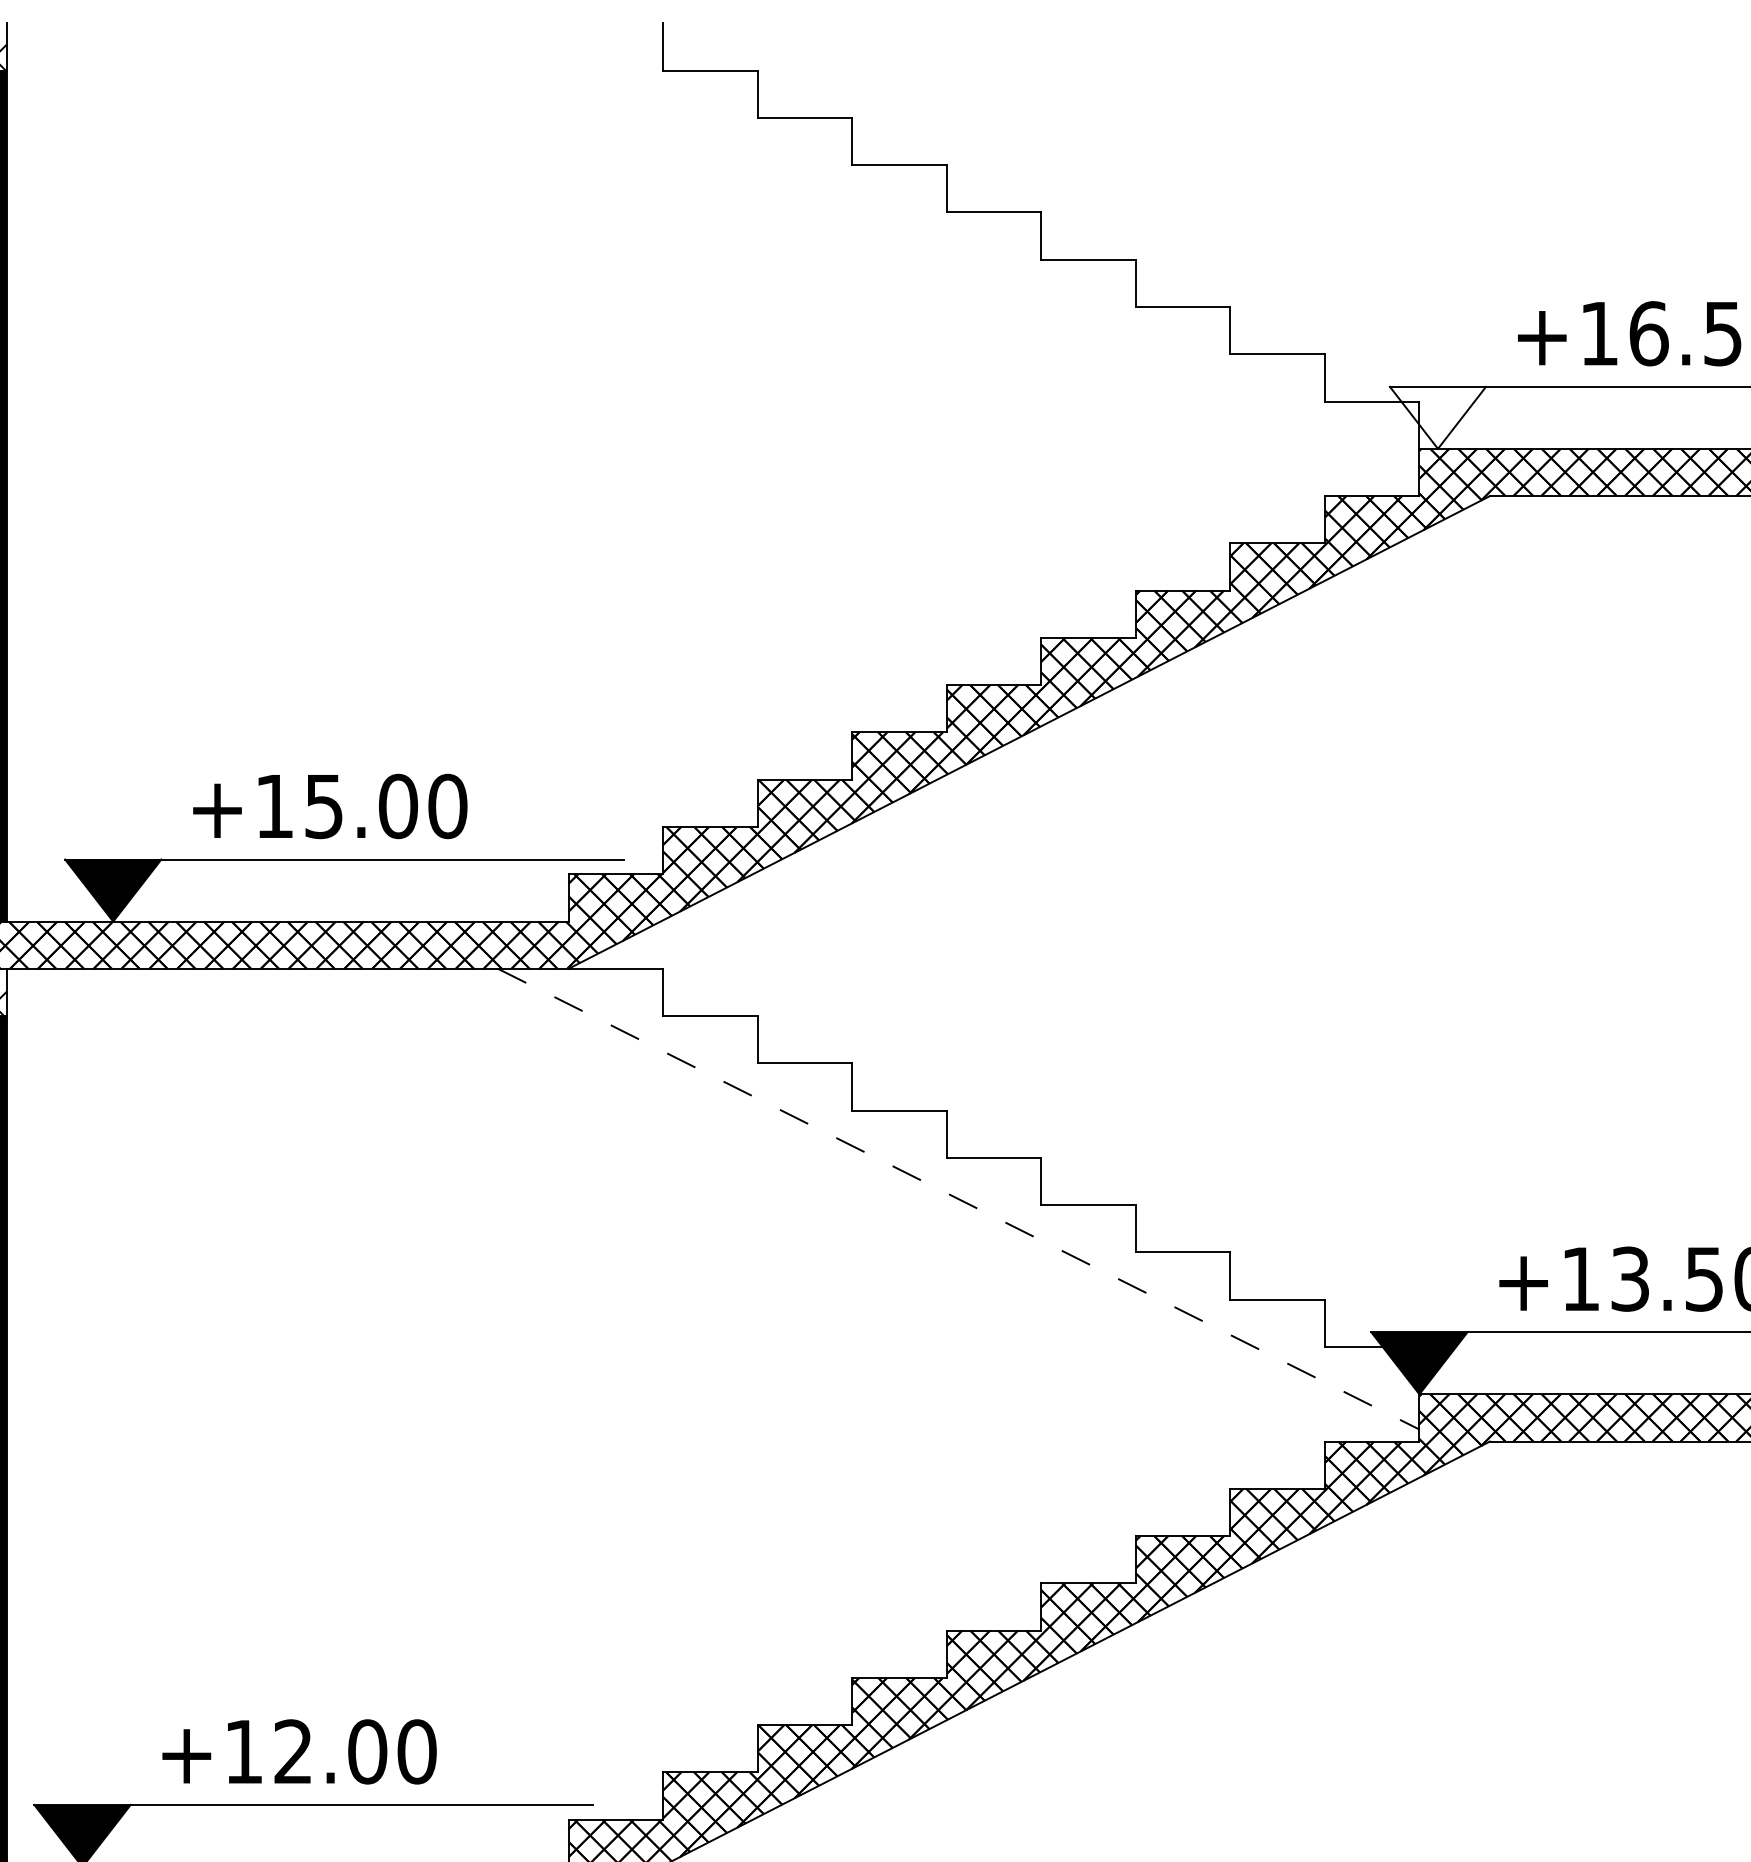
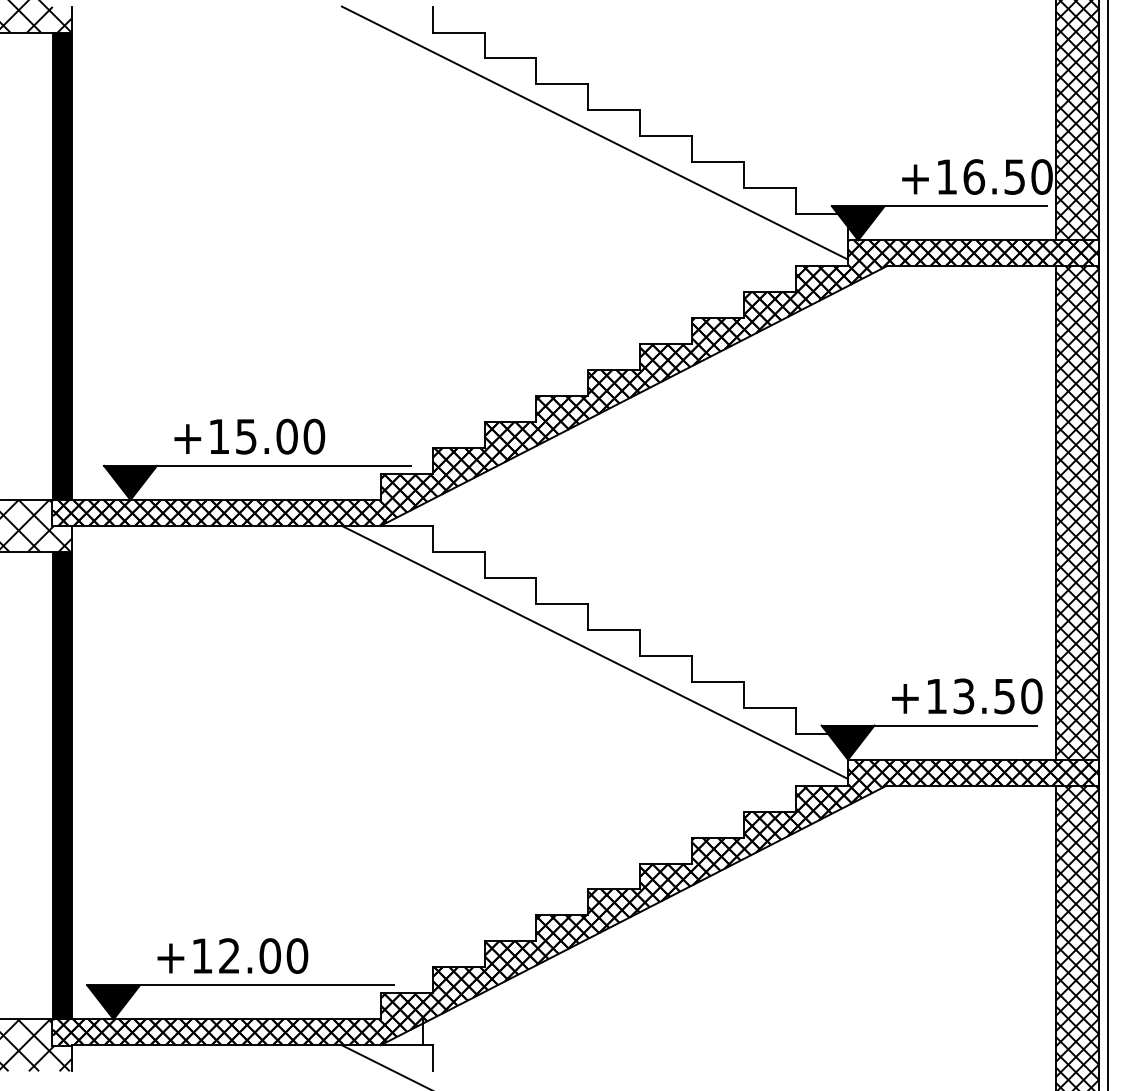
line: (957, 252) -> (594, 132), added
fill: (1436, 418) -> (857, 223), added
line: (957, 1199) -> (594, 652), dashed -> solid

